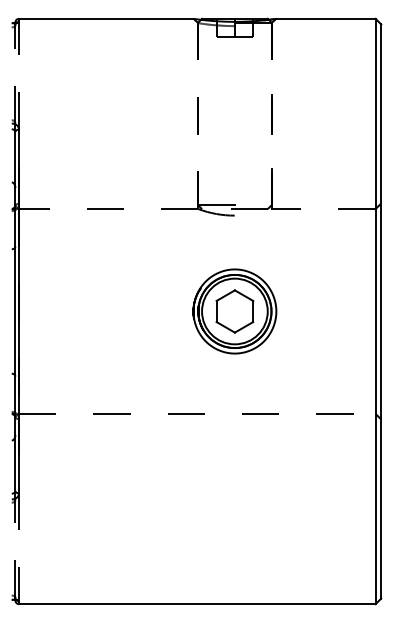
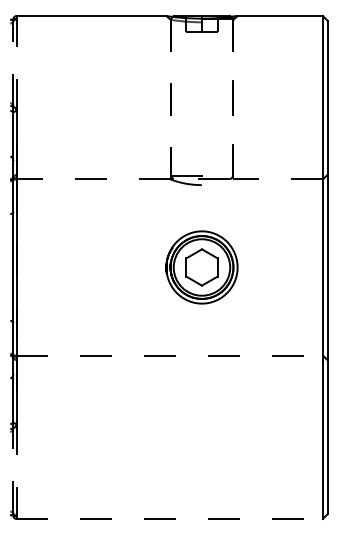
line: (198, 603) -> (170, 518), solid -> dashed

